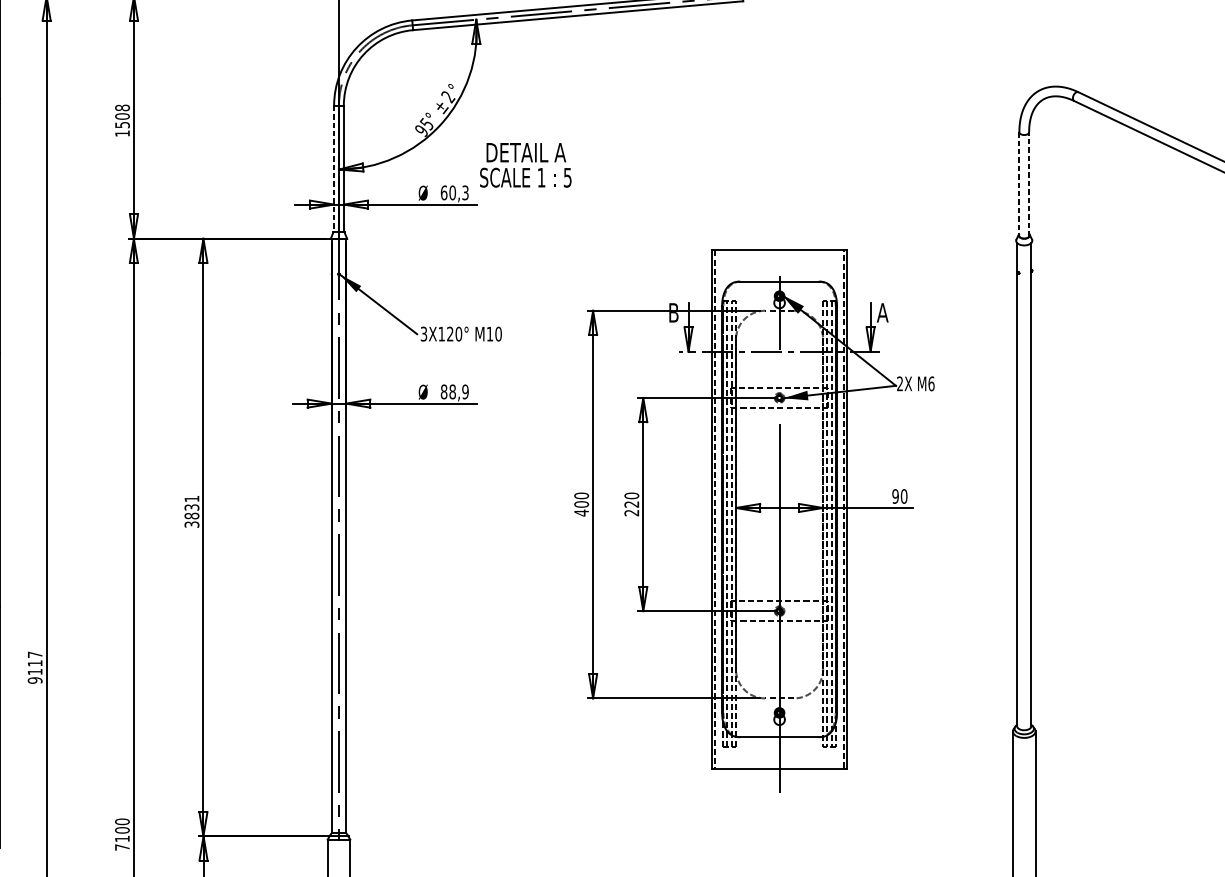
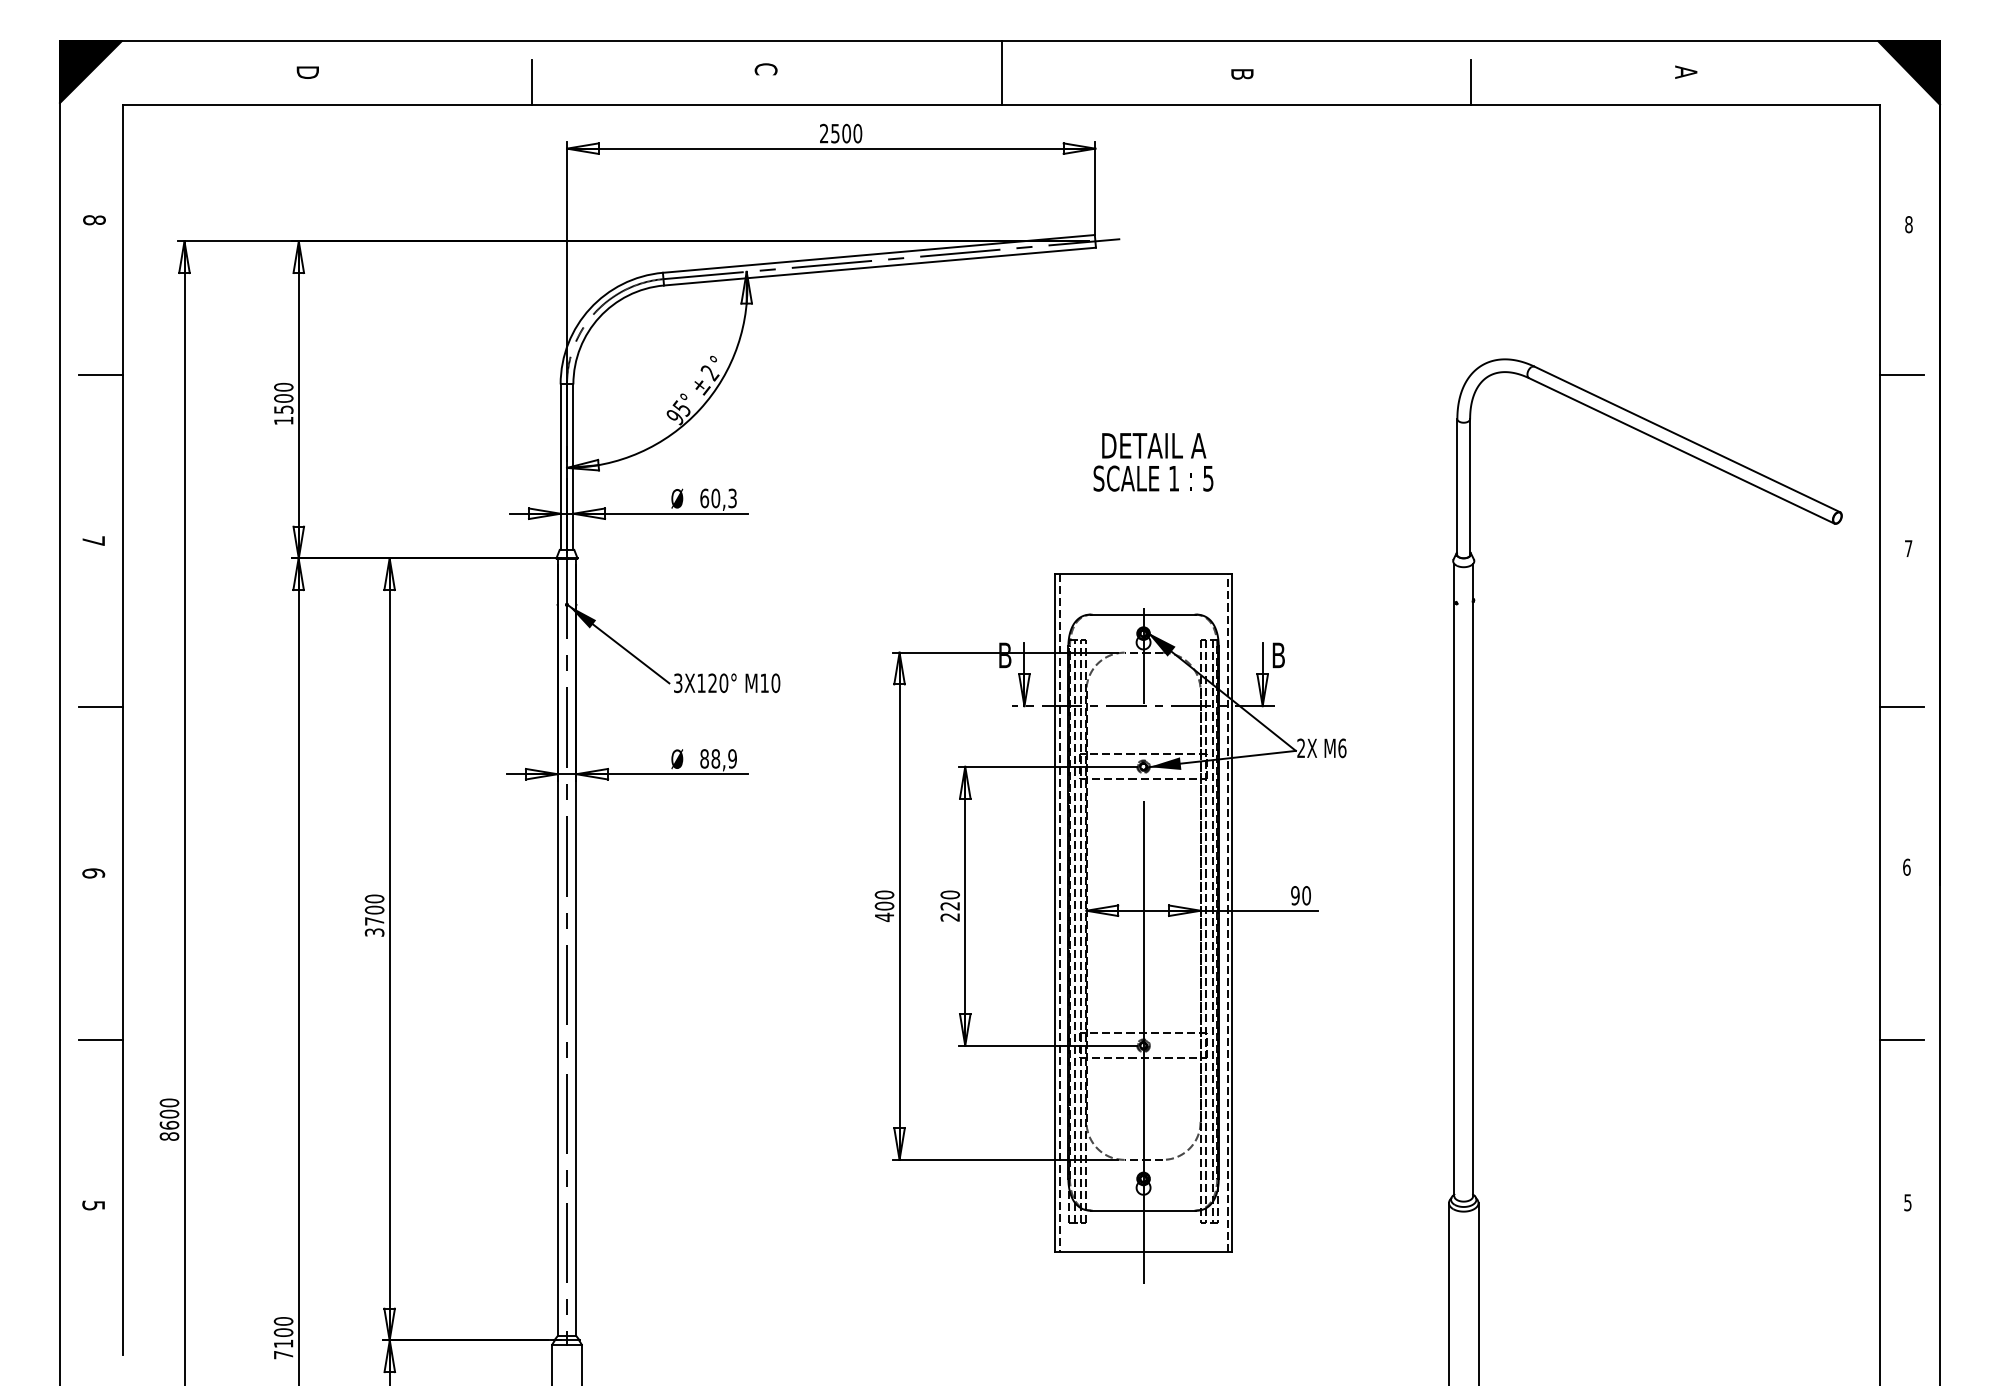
text: (122, 107) -> (283, 386), 1508 -> 1500
text: (525, 165) -> (1153, 462), moved
line: (333, 169) -> (560, 467), dashed -> solid
line: (1029, 183) -> (1470, 486), dashed -> solid
line: (1019, 184) -> (1457, 487), dashed -> solid
text: (882, 312) -> (1278, 655), A -> B
text: (191, 507) -> (374, 909), 3831 -> 3700
text: (35, 667) -> (169, 1119), 9117 -> 8600

